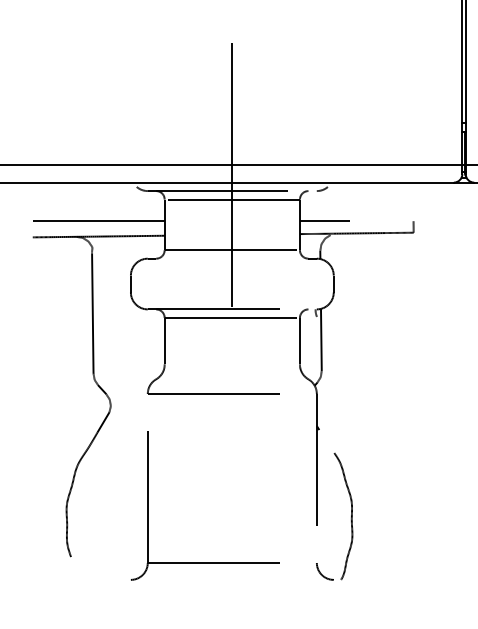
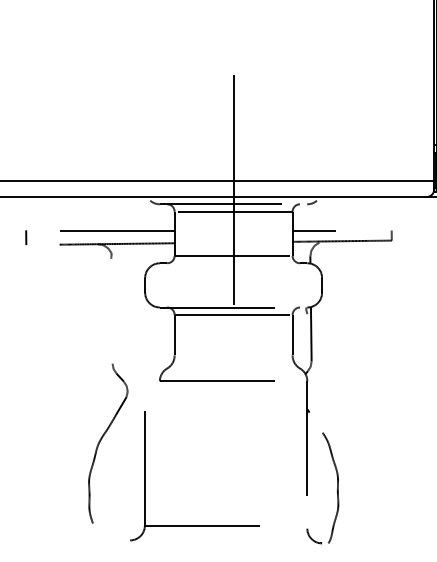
line: (92, 312) -> (111, 310), removed
part: (148, 506) -> (145, 476), moved

